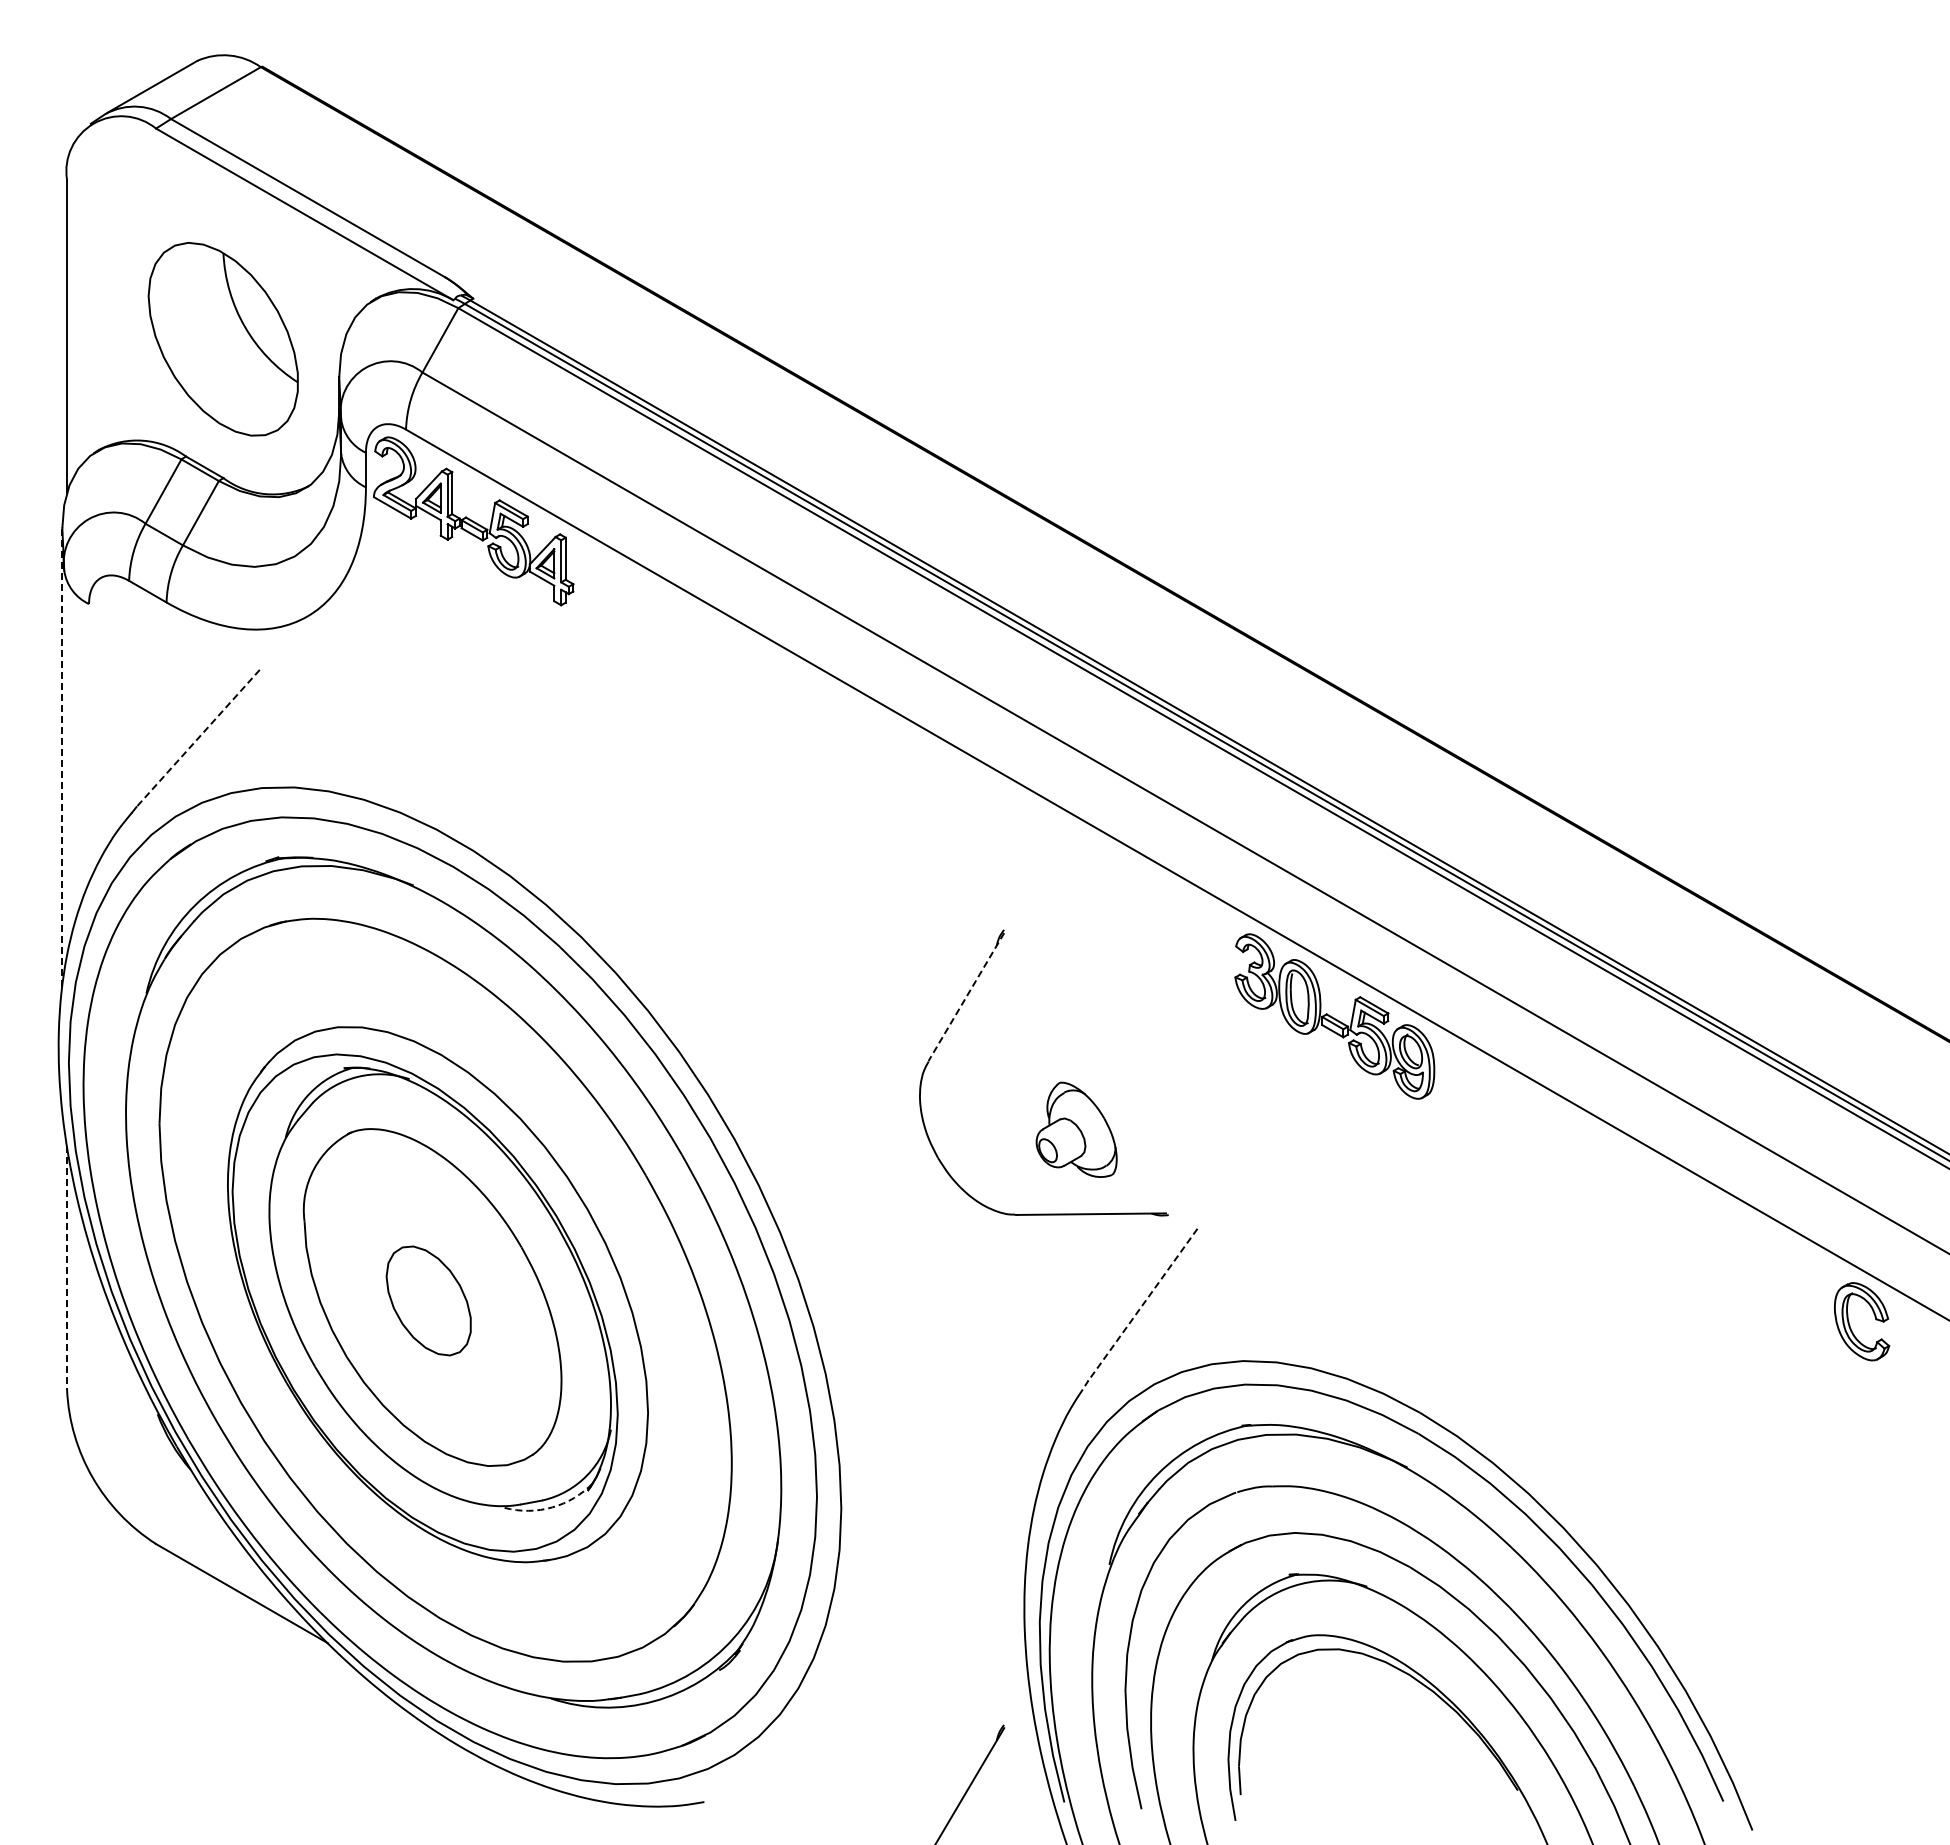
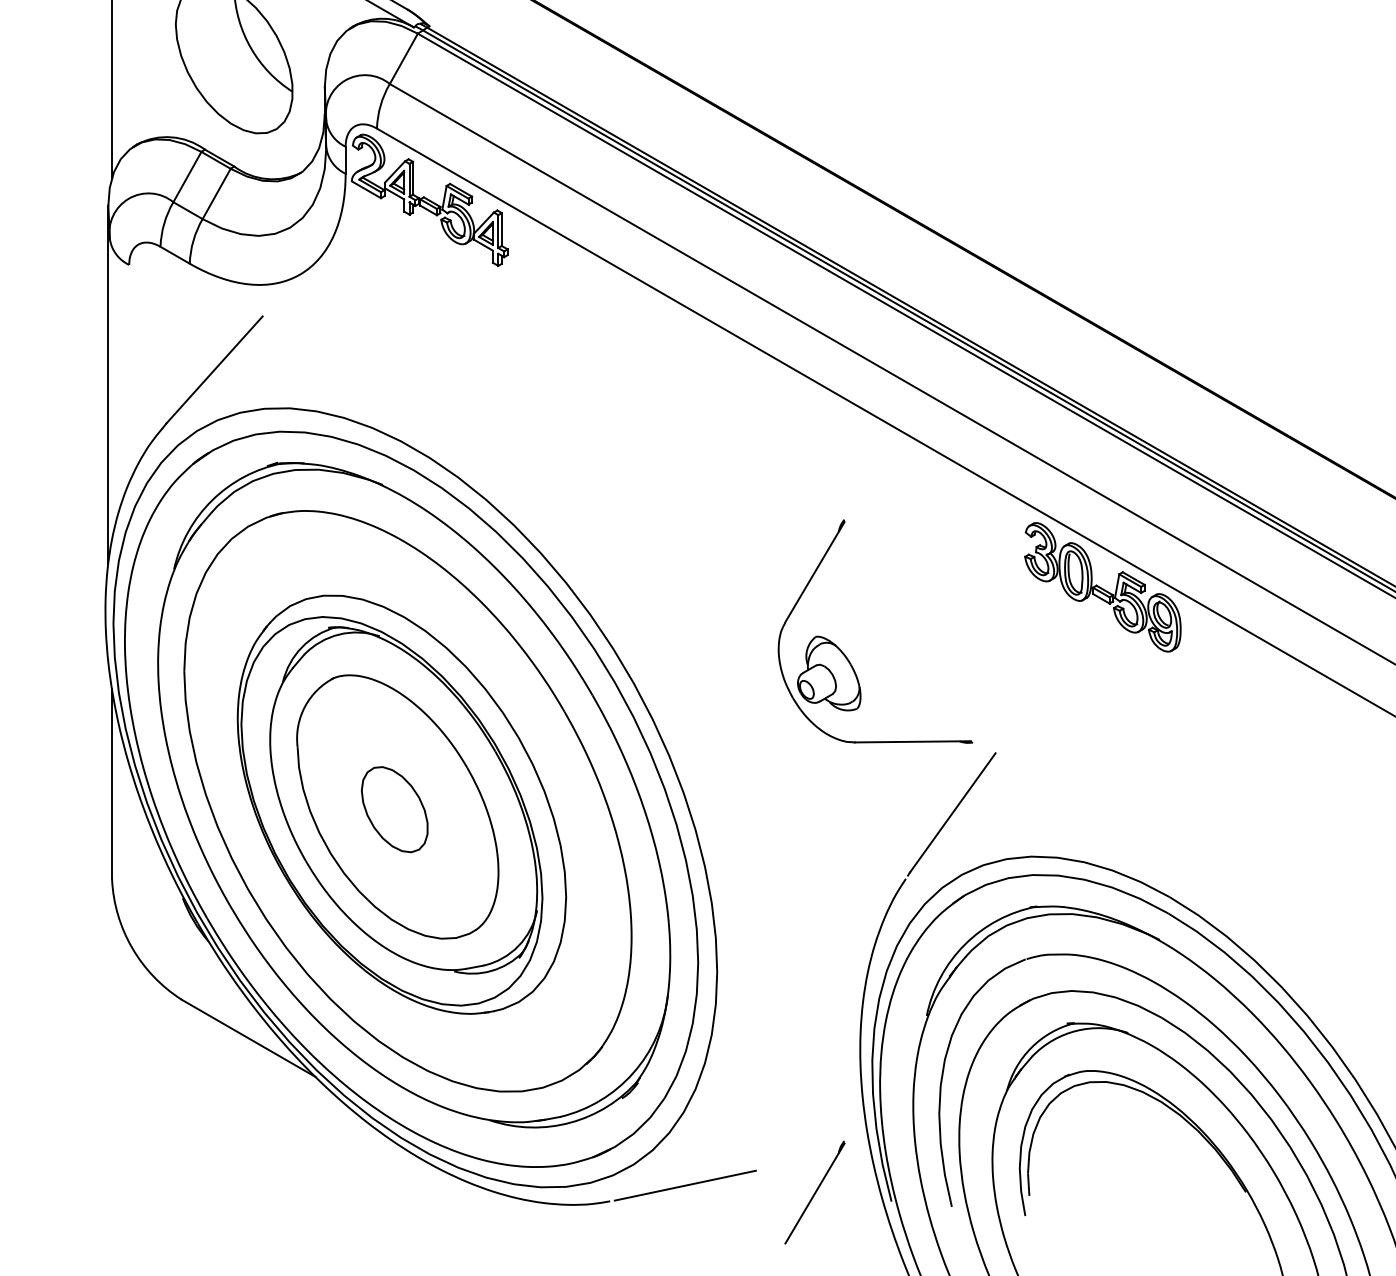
line: (197, 738) -> (213, 370), dashed -> solid
line: (62, 757) -> (108, 384), dashed -> solid
line: (966, 997) -> (815, 572), dashed -> solid
part: (1076, 1129) -> (829, 673), moved
line: (67, 1268) -> (112, 784), dashed -> solid
line: (1142, 1305) -> (952, 813), dashed -> solid
arc: (552, 1507) -> (491, 971), dashed -> solid
line: (800, 1781) -> (685, 1185), added

